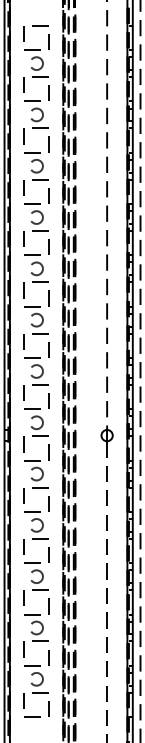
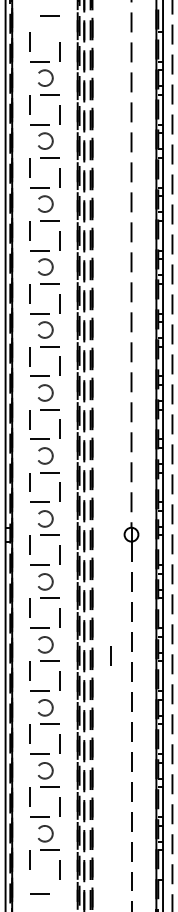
line: (40, 25) -> (49, 15), moved
line: (90, 533) -> (111, 654), added
line: (32, 716) -> (39, 892), moved

